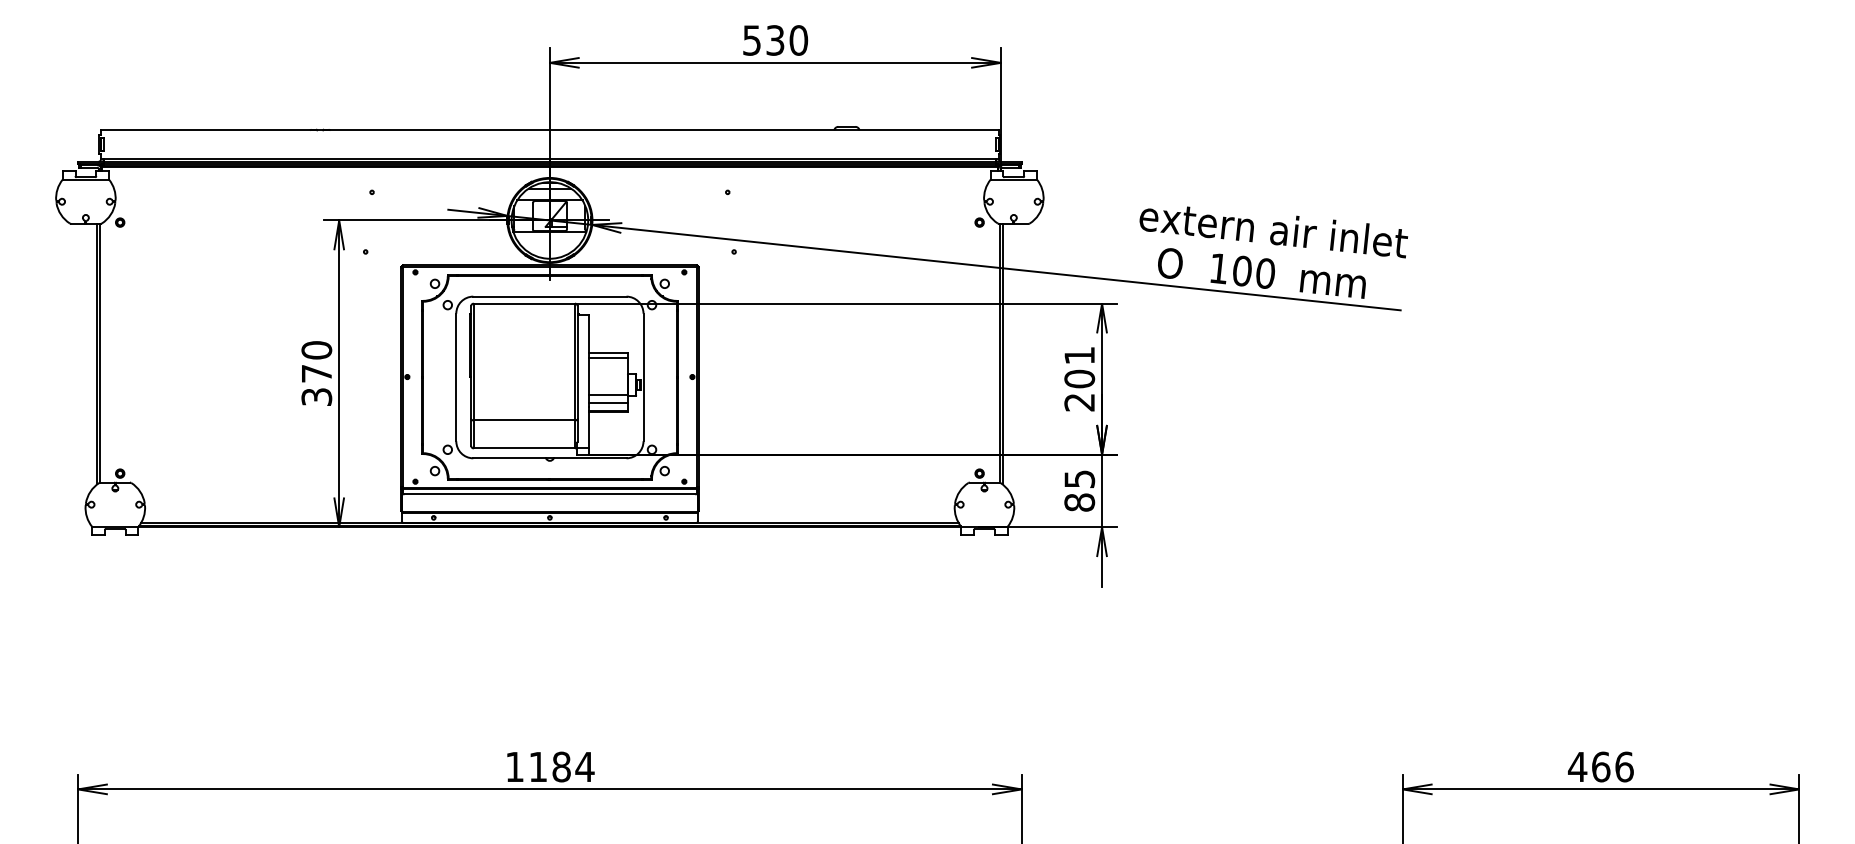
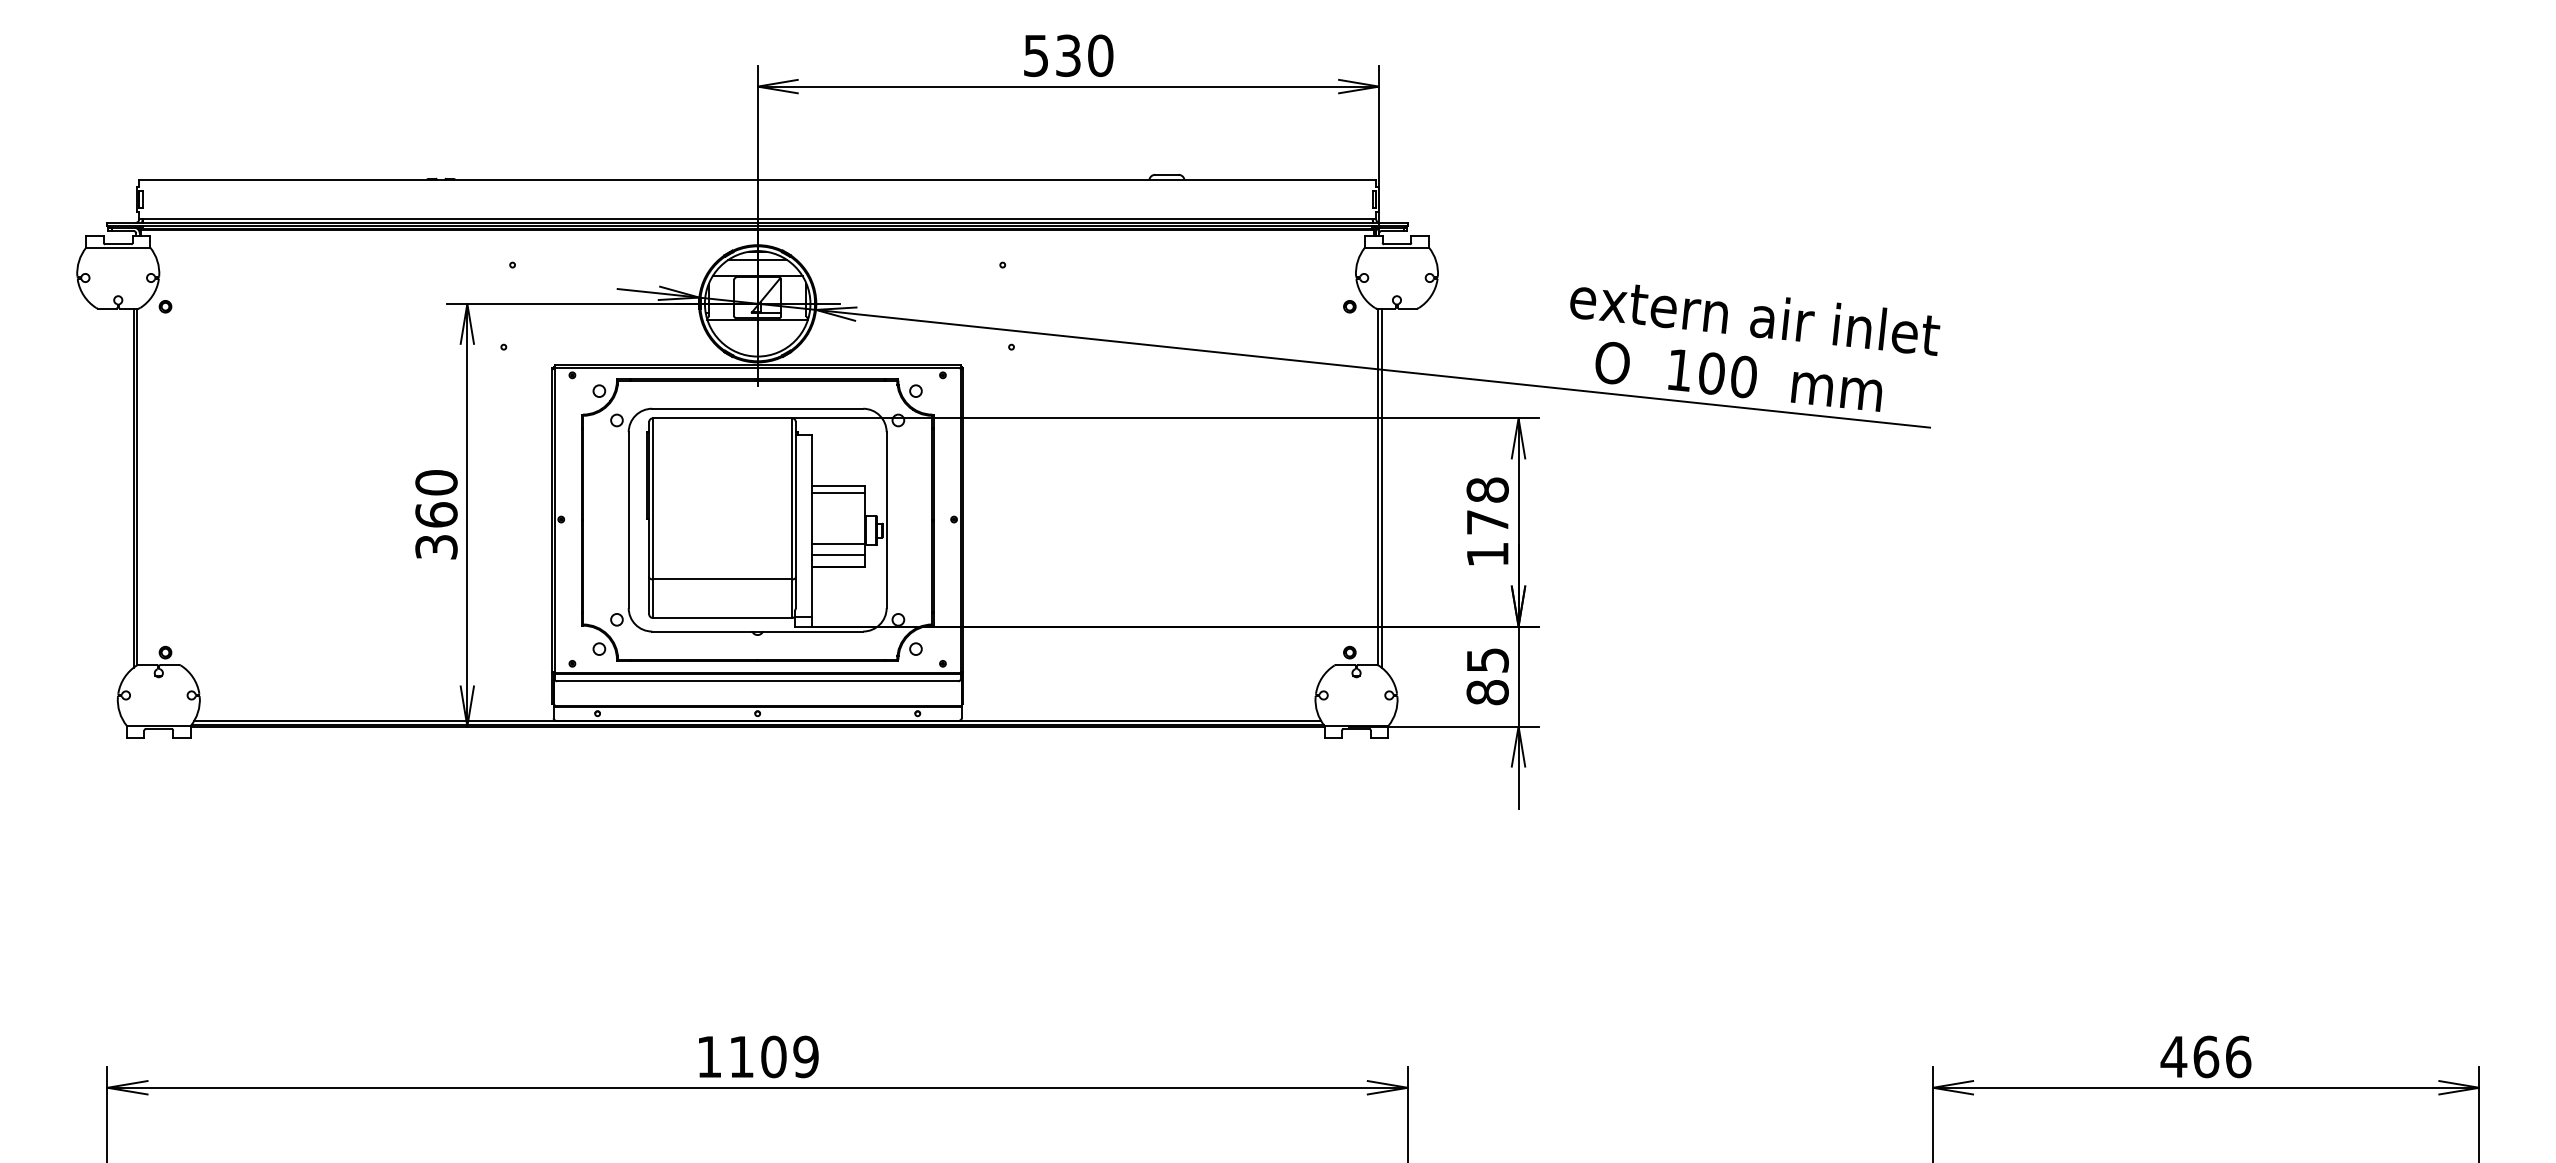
text: (316, 373) -> (436, 514), 370 -> 360
text: (1079, 378) -> (1487, 521), 201 -> 178
text: (573, 766) -> (790, 1056), 1184 -> 1109

